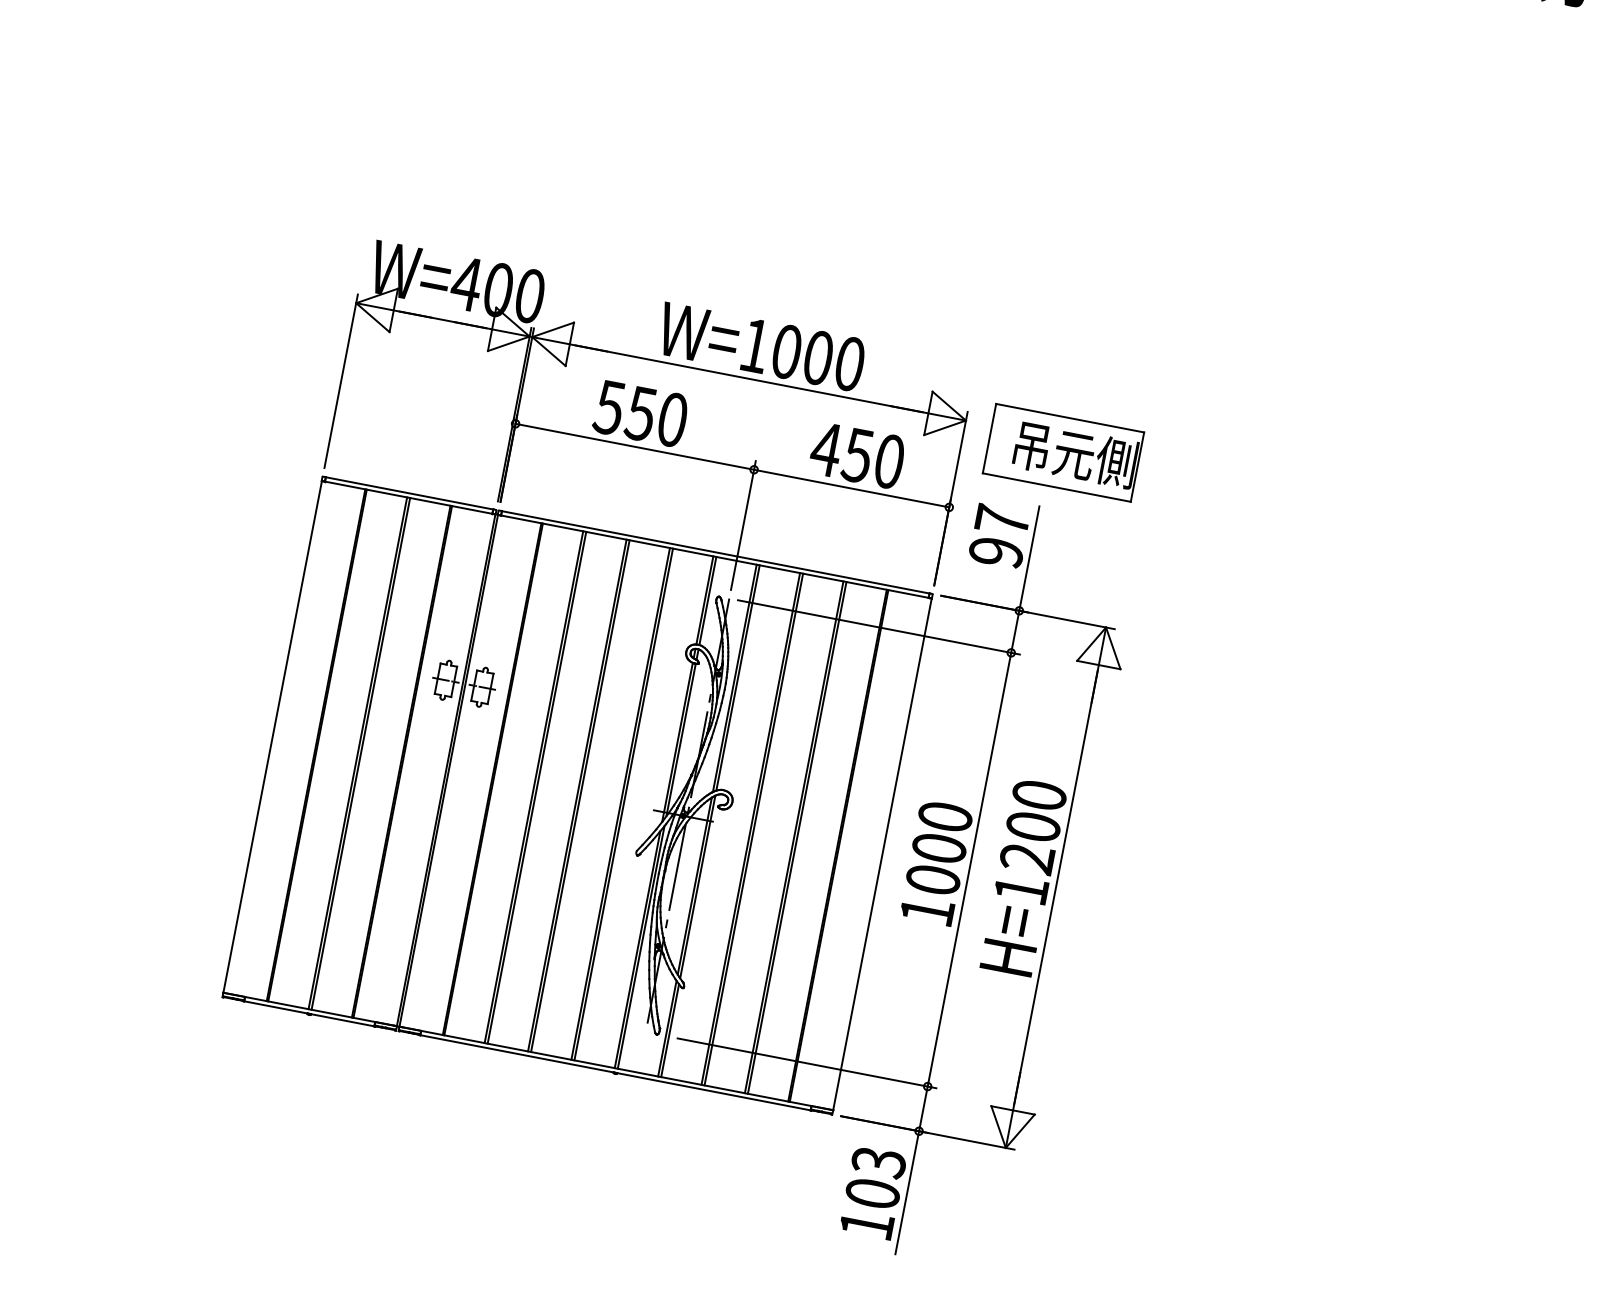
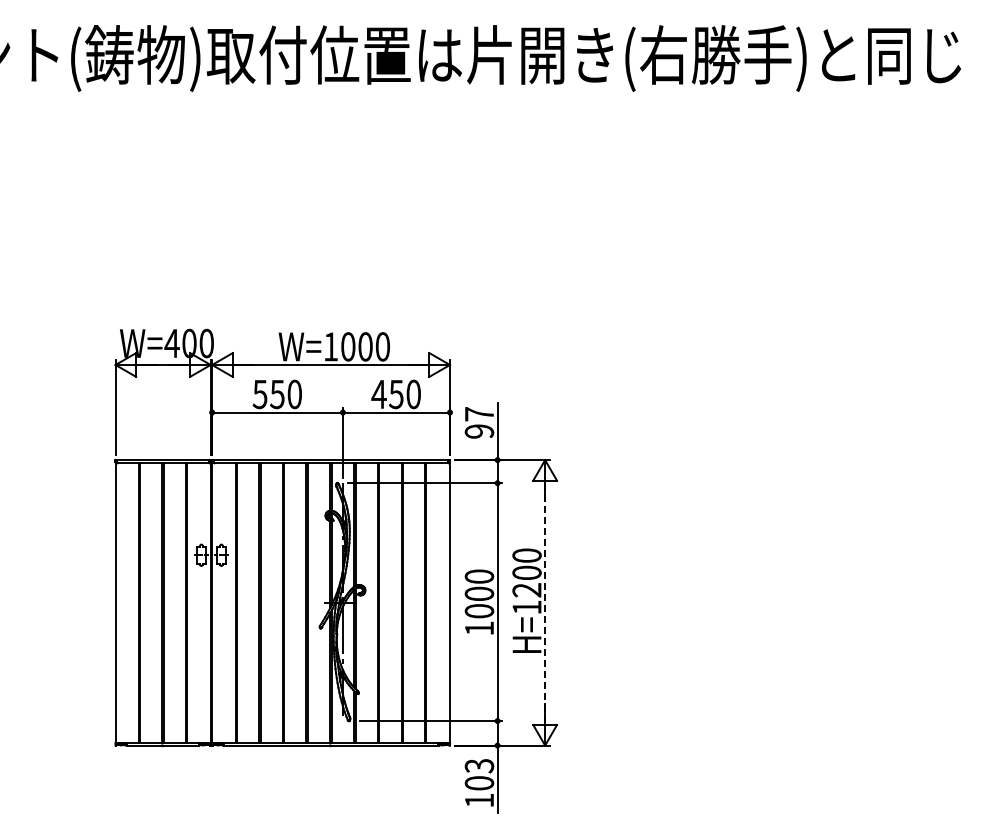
part: (1063, 451) -> (504, 371), removed
line: (1056, 887) -> (545, 602), solid -> dashed

